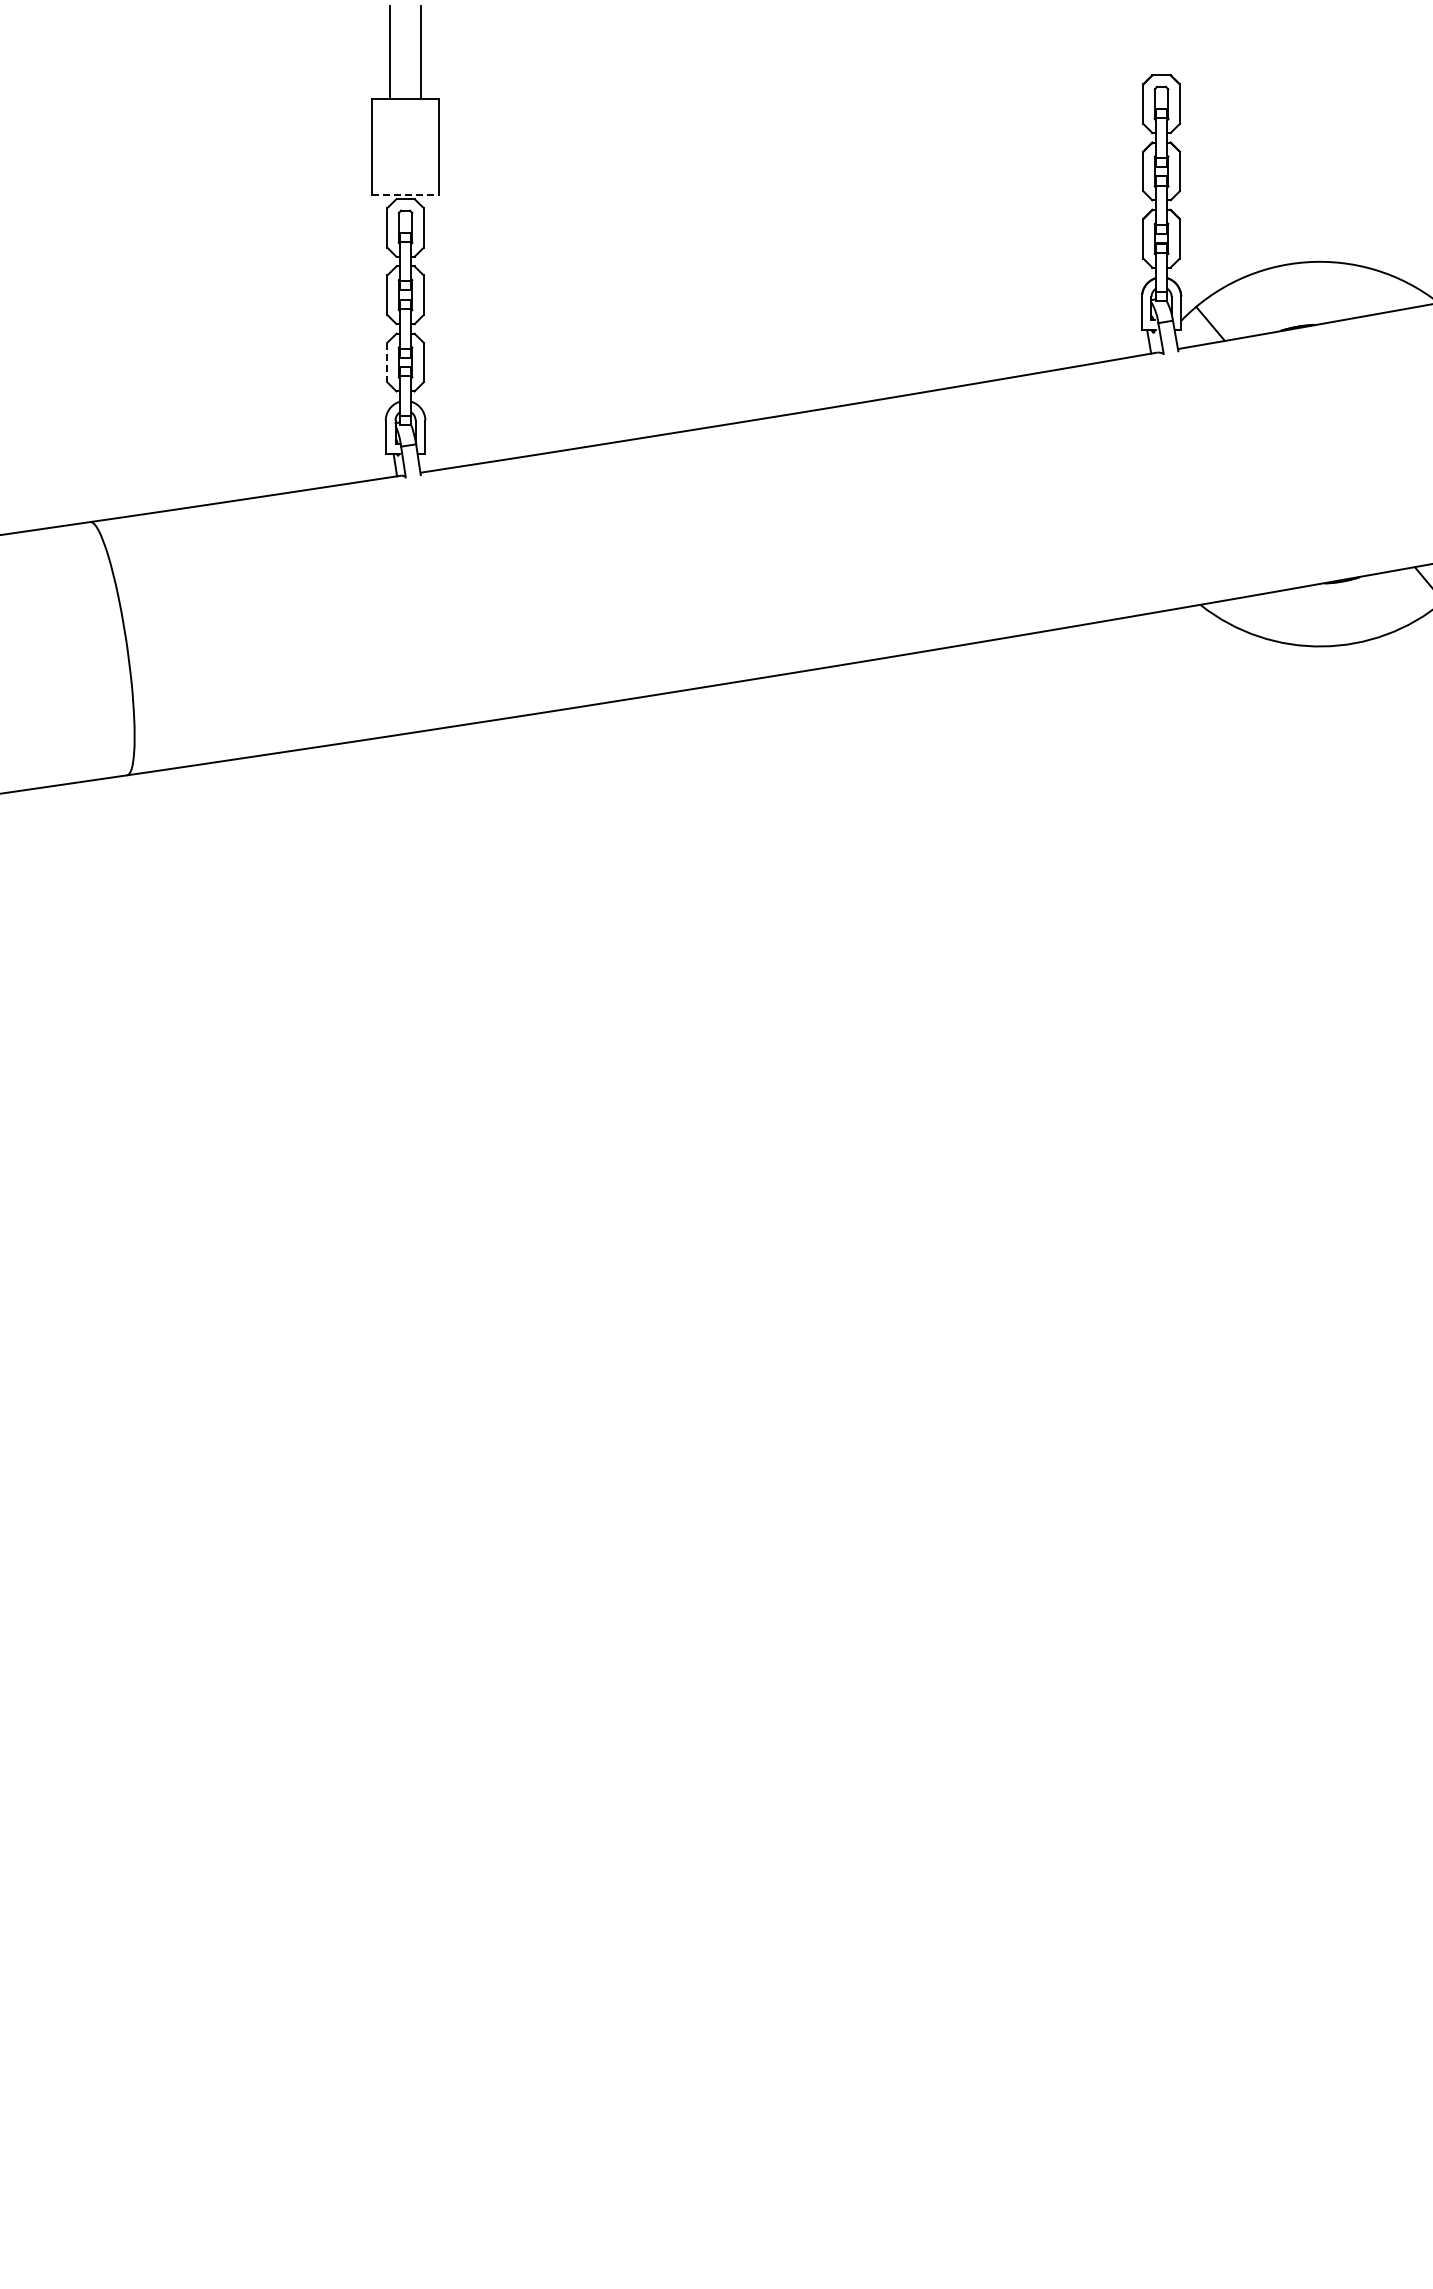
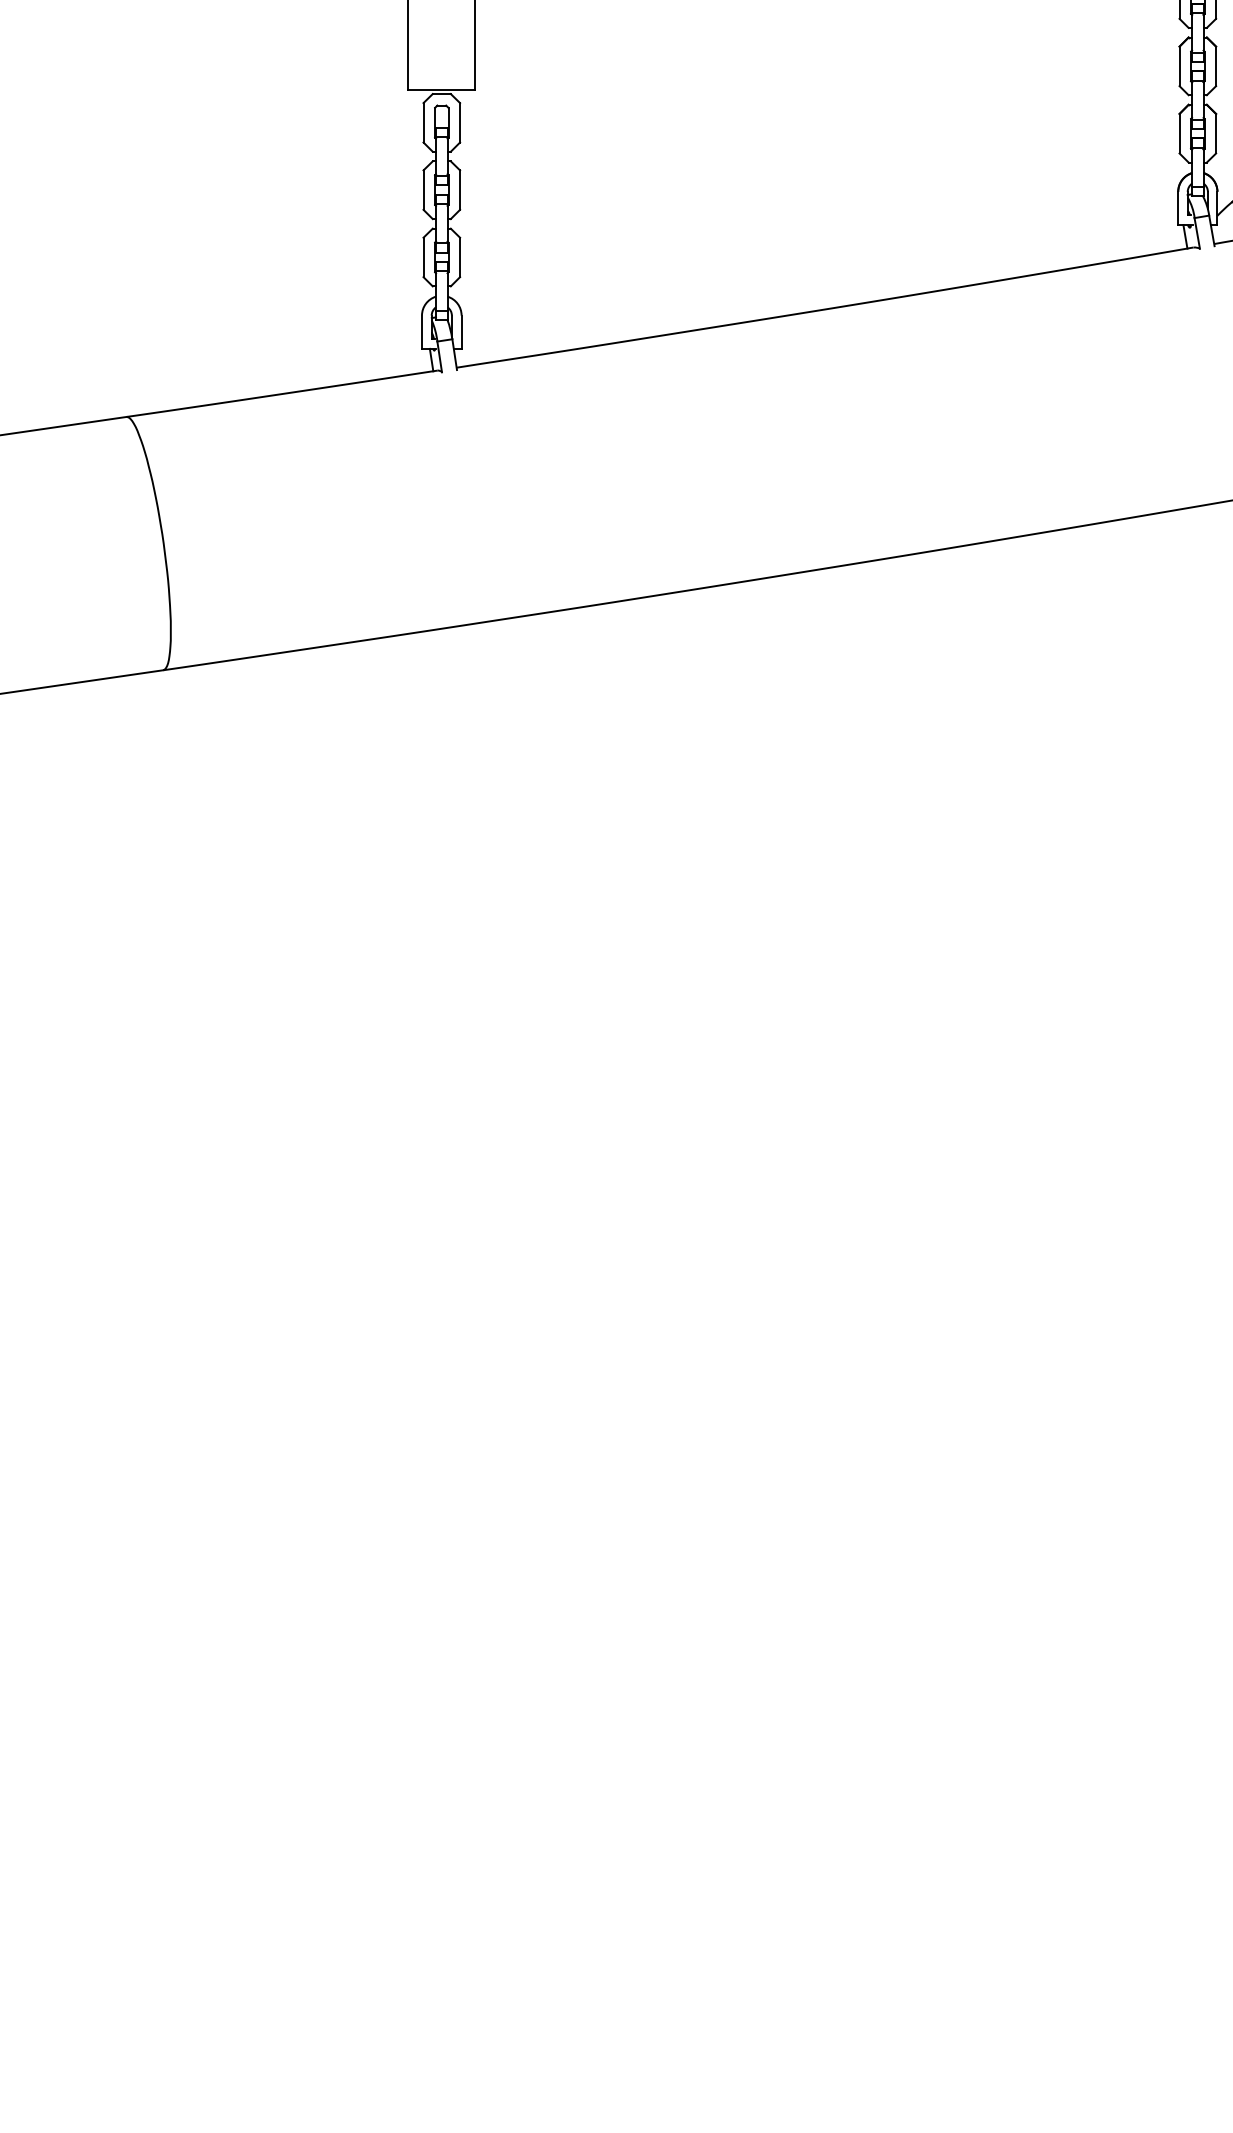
line: (405, 194) -> (441, 89), dashed -> solid
line: (387, 362) -> (423, 257), dashed -> solid

